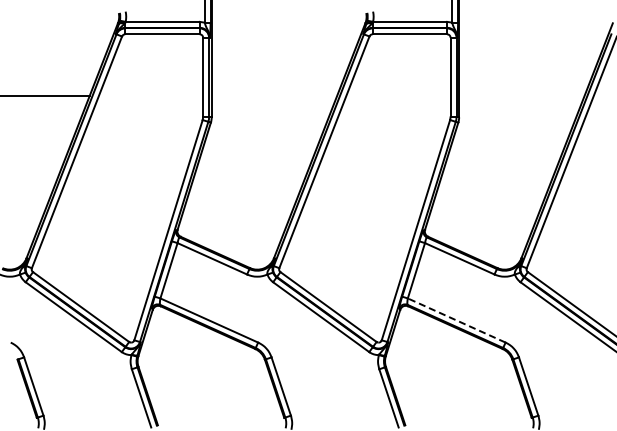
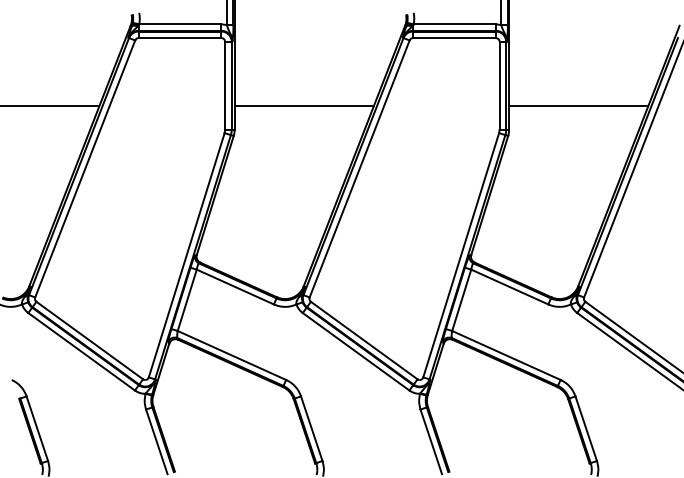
line: (274, 95) -> (304, 105), added
line: (521, 95) -> (578, 105), added
line: (456, 320) -> (506, 355), dashed -> solid

